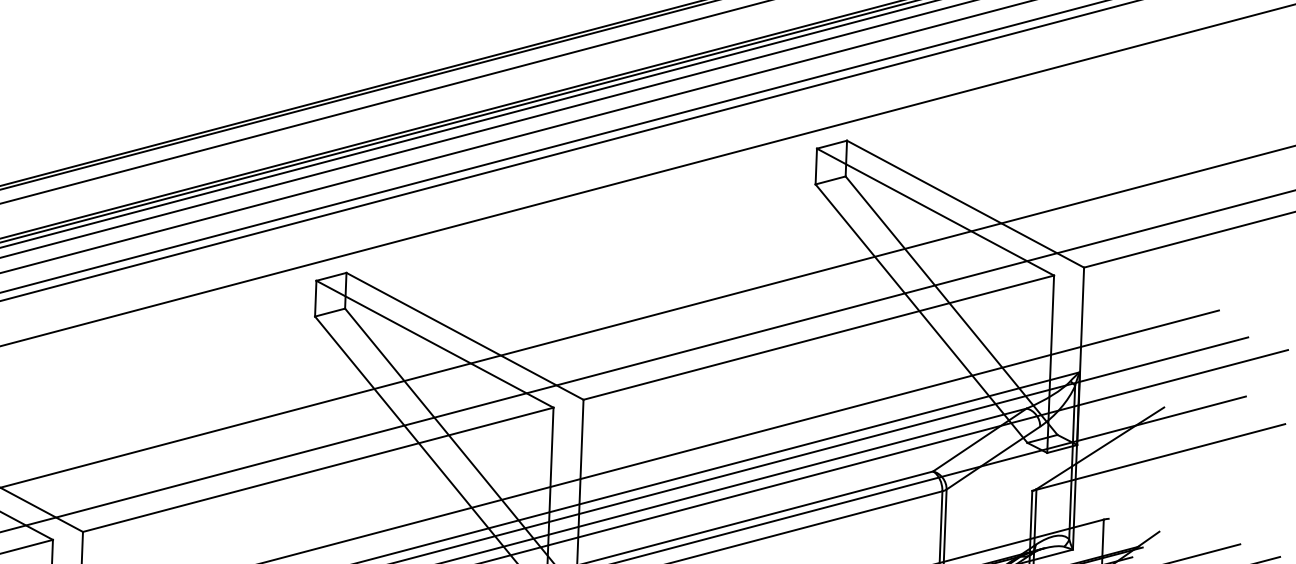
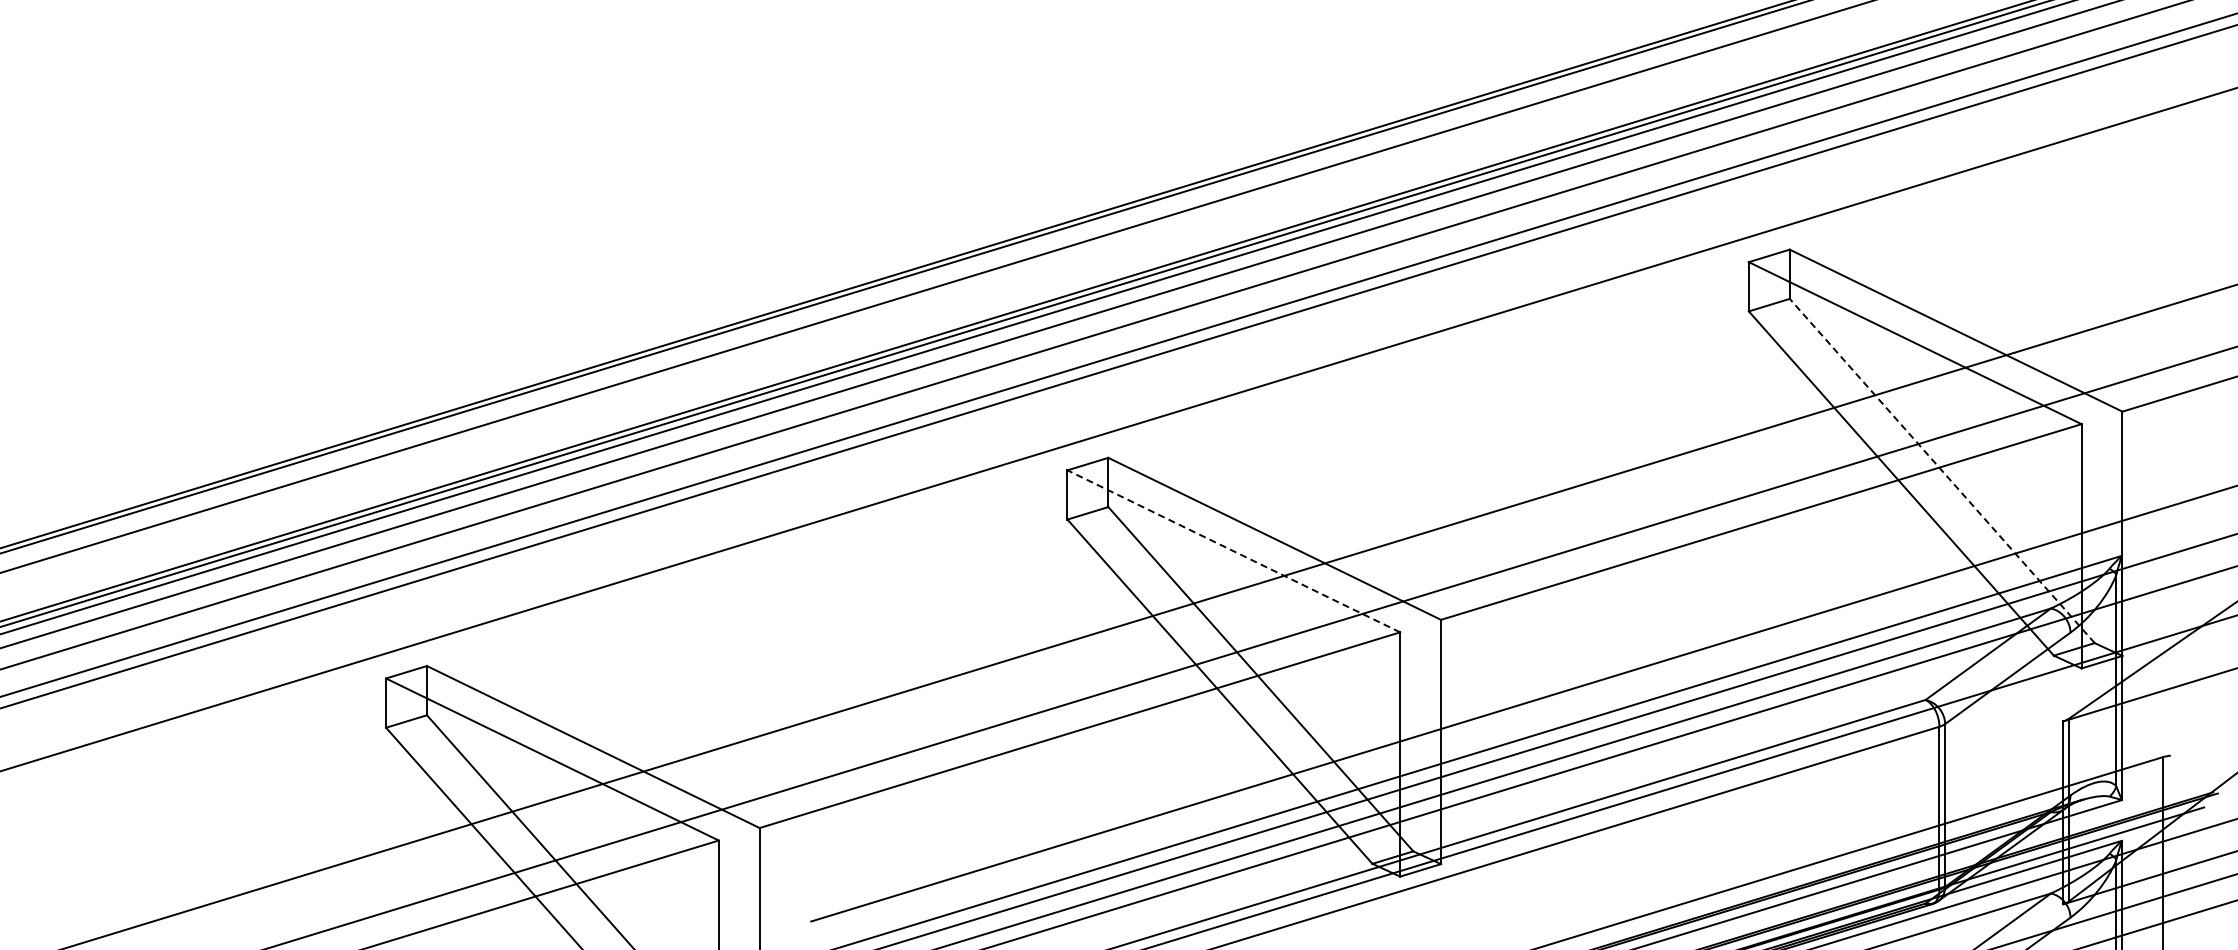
line: (951, 306) -> (1942, 471), solid -> dashed
line: (434, 344) -> (1233, 551), solid -> dashed

